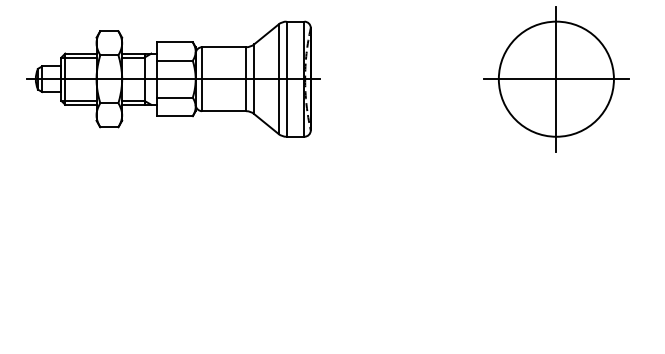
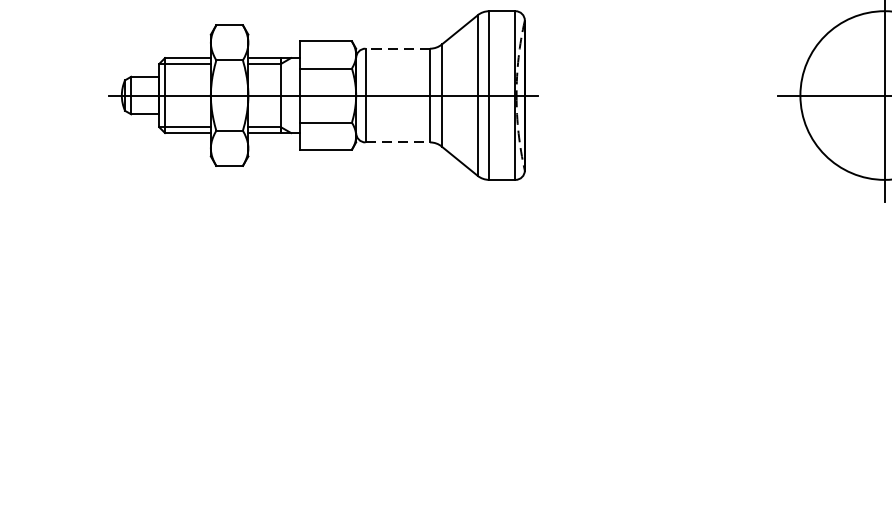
line: (223, 47) -> (396, 49), solid -> dashed
line: (224, 111) -> (398, 142), solid -> dashed

